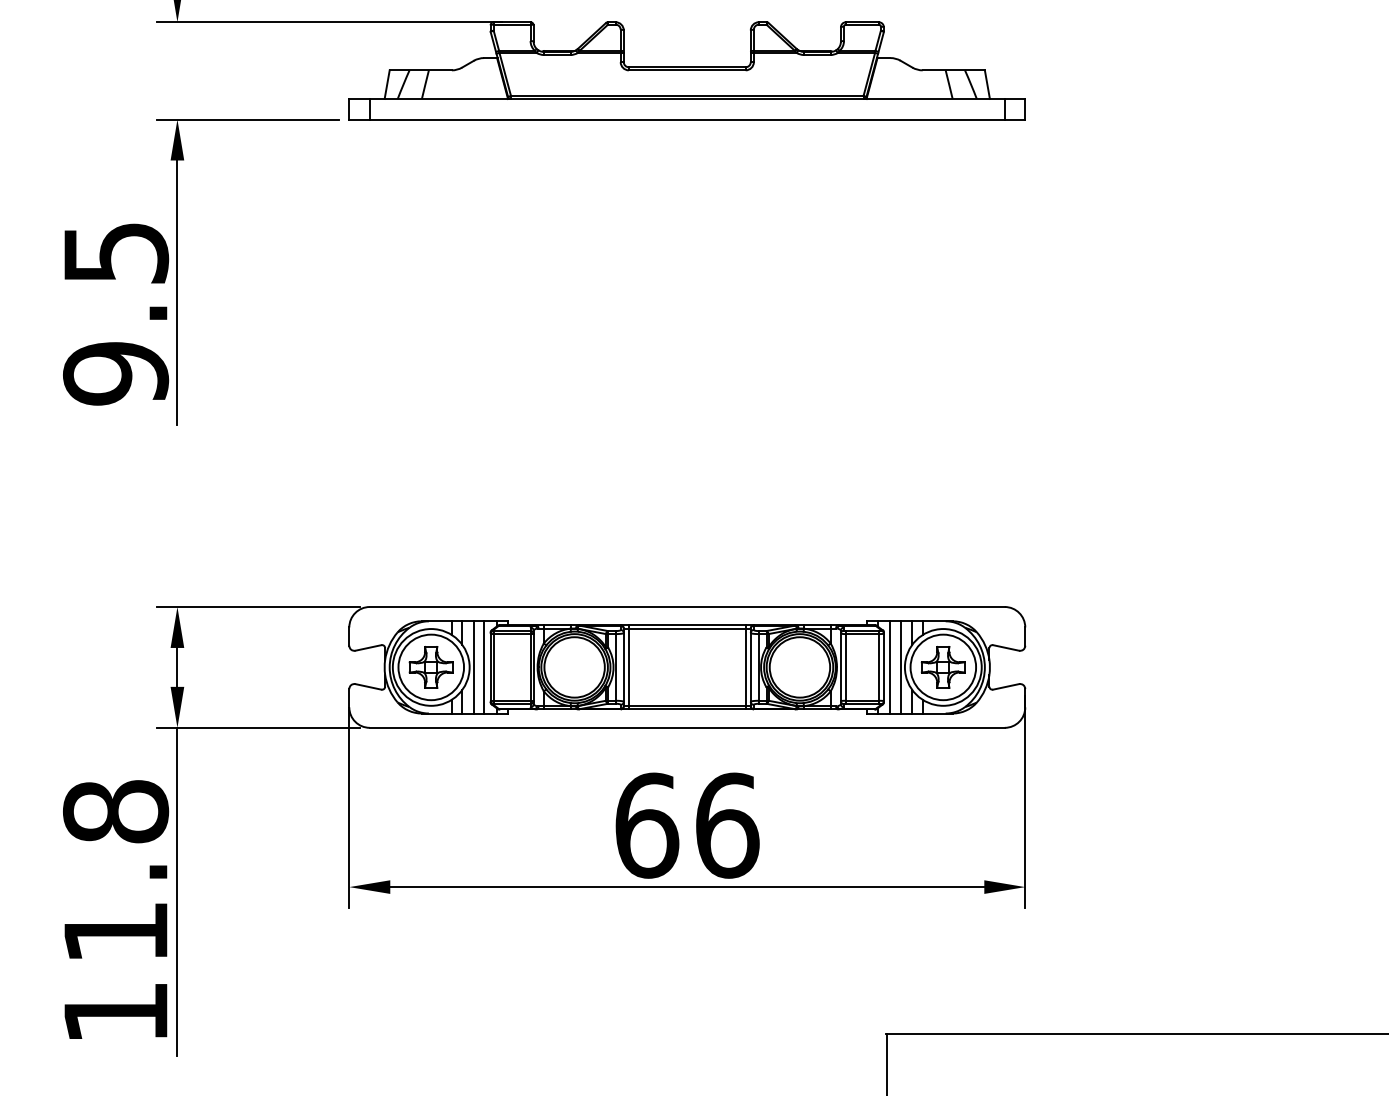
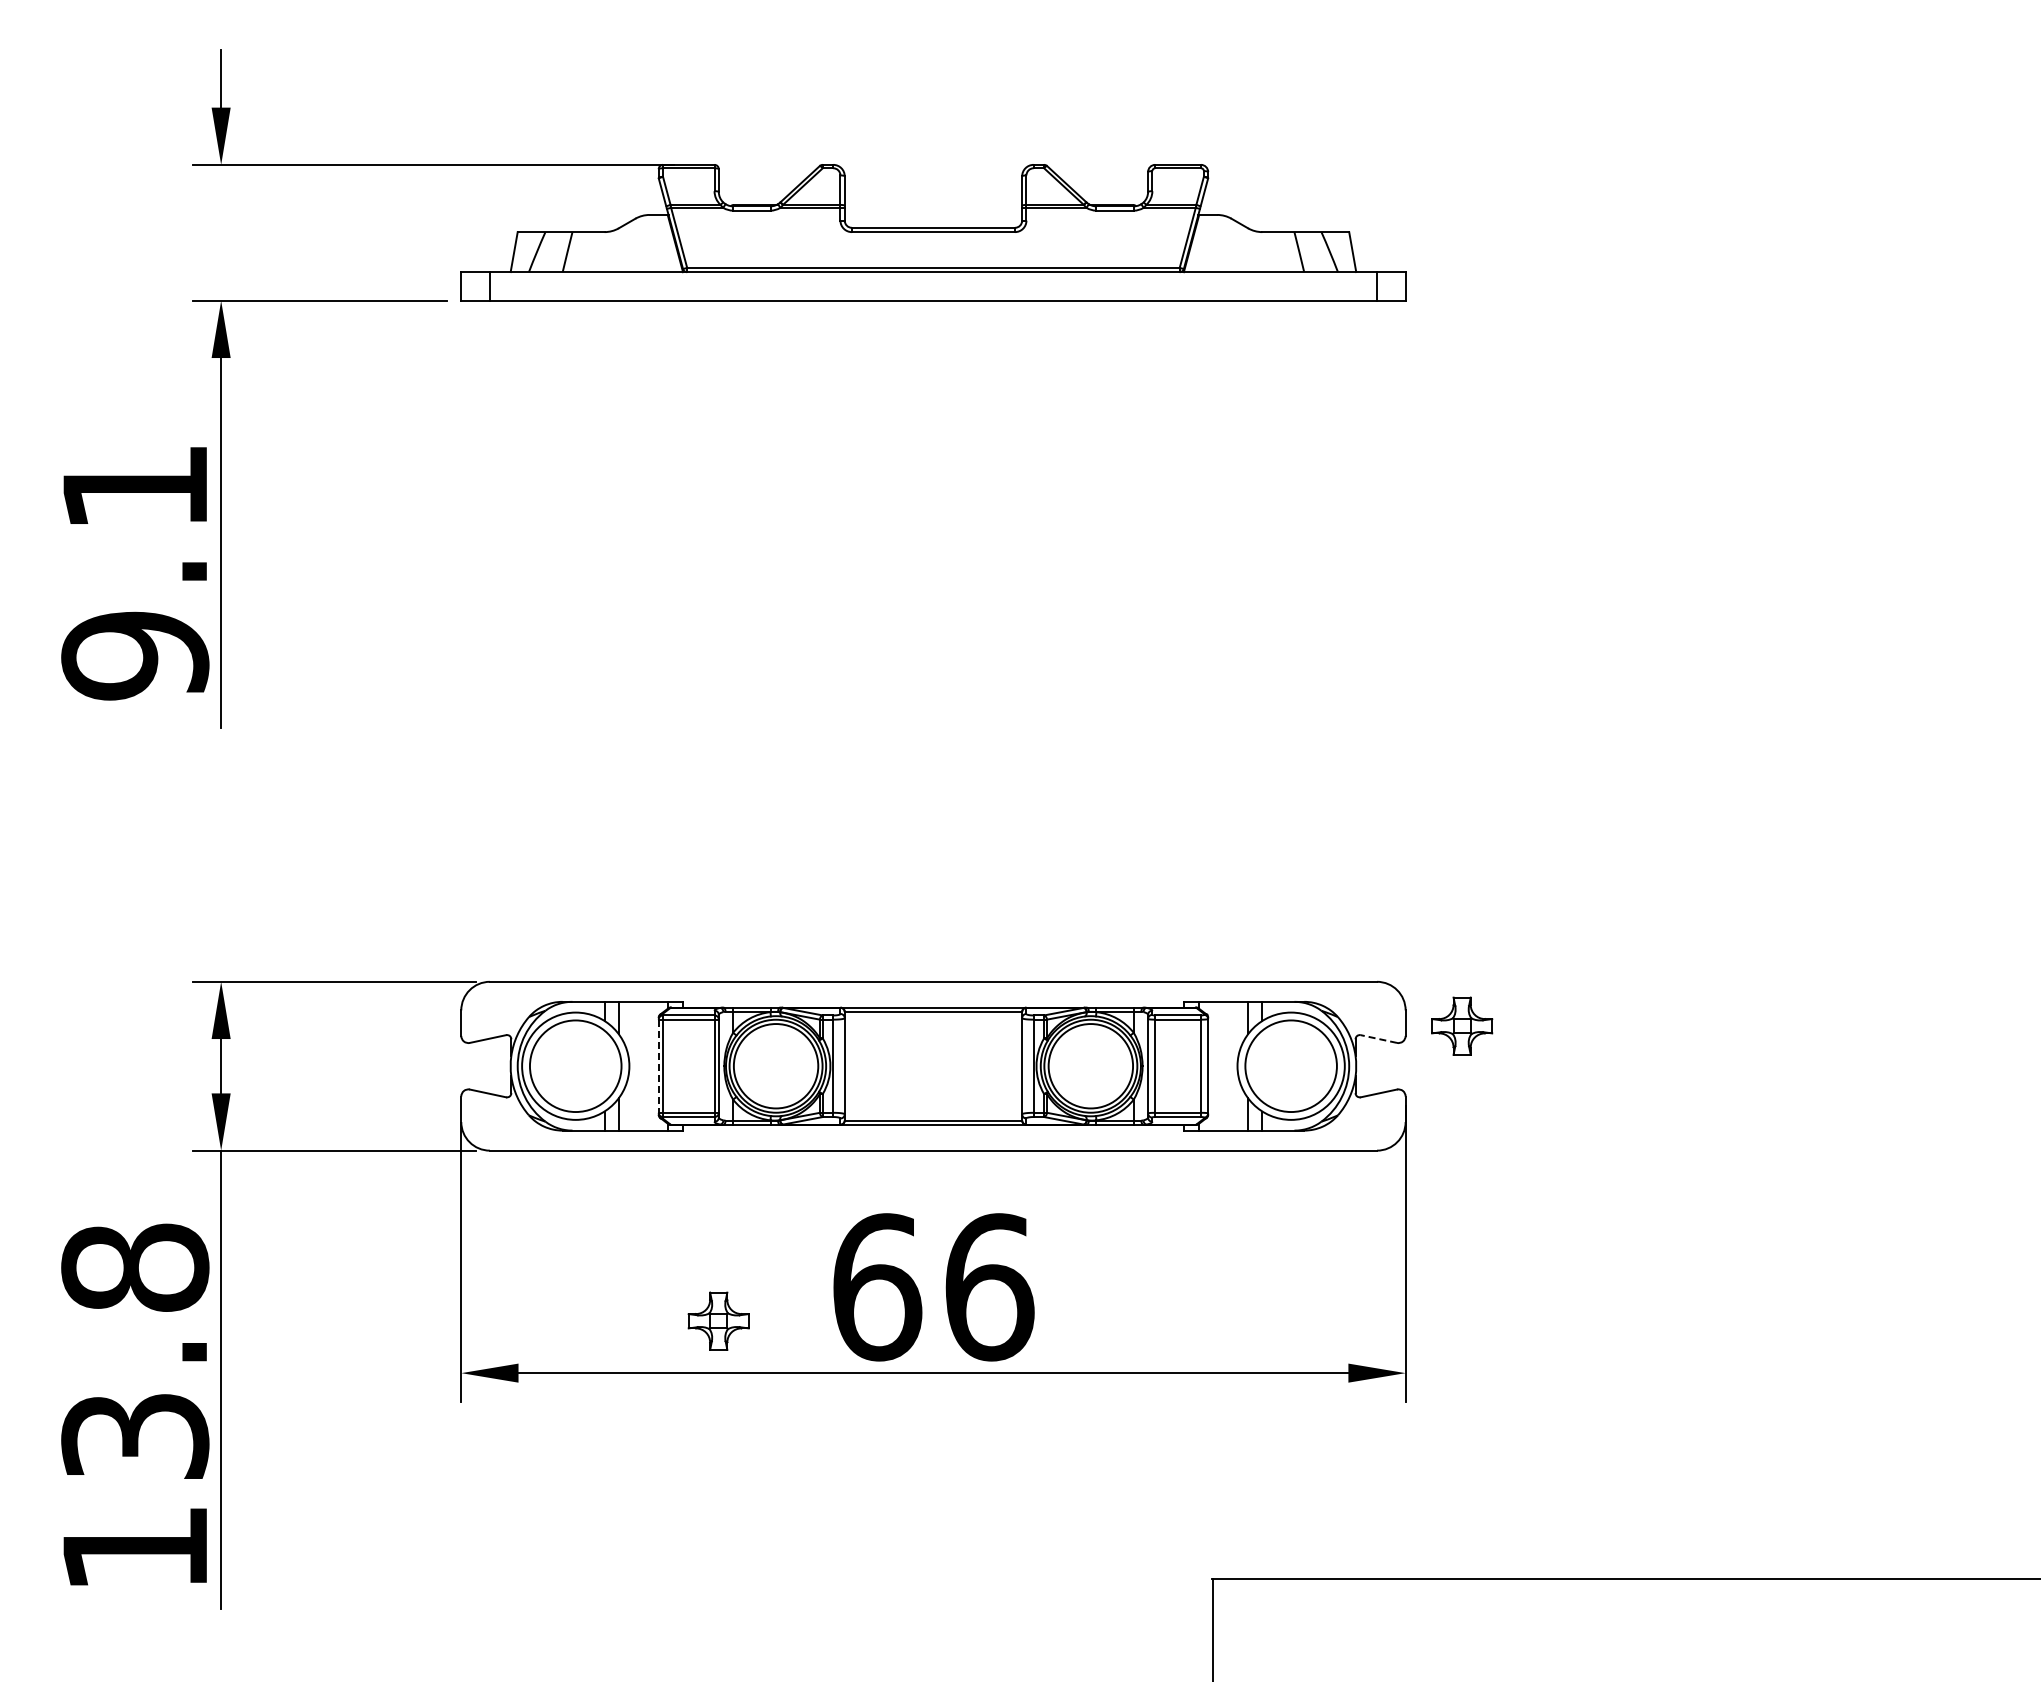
text: (116, 253) -> (136, 487), 9.5 -> 9.1
line: (1005, 648) -> (1378, 1039), solid -> dashed
part: (431, 666) -> (718, 1320), moved
line: (474, 666) -> (635, 1065), removed
line: (484, 666) -> (649, 1065), removed
line: (490, 666) -> (658, 1065), solid -> dashed
line: (628, 666) -> (851, 1065), removed
line: (746, 666) -> (1015, 1065), removed
line: (890, 666) -> (1217, 1065), removed
line: (900, 666) -> (1231, 1065), removed
part: (943, 666) -> (1462, 1025), moved
text: (116, 932) -> (135, 1436), 11.8 -> 13.8

